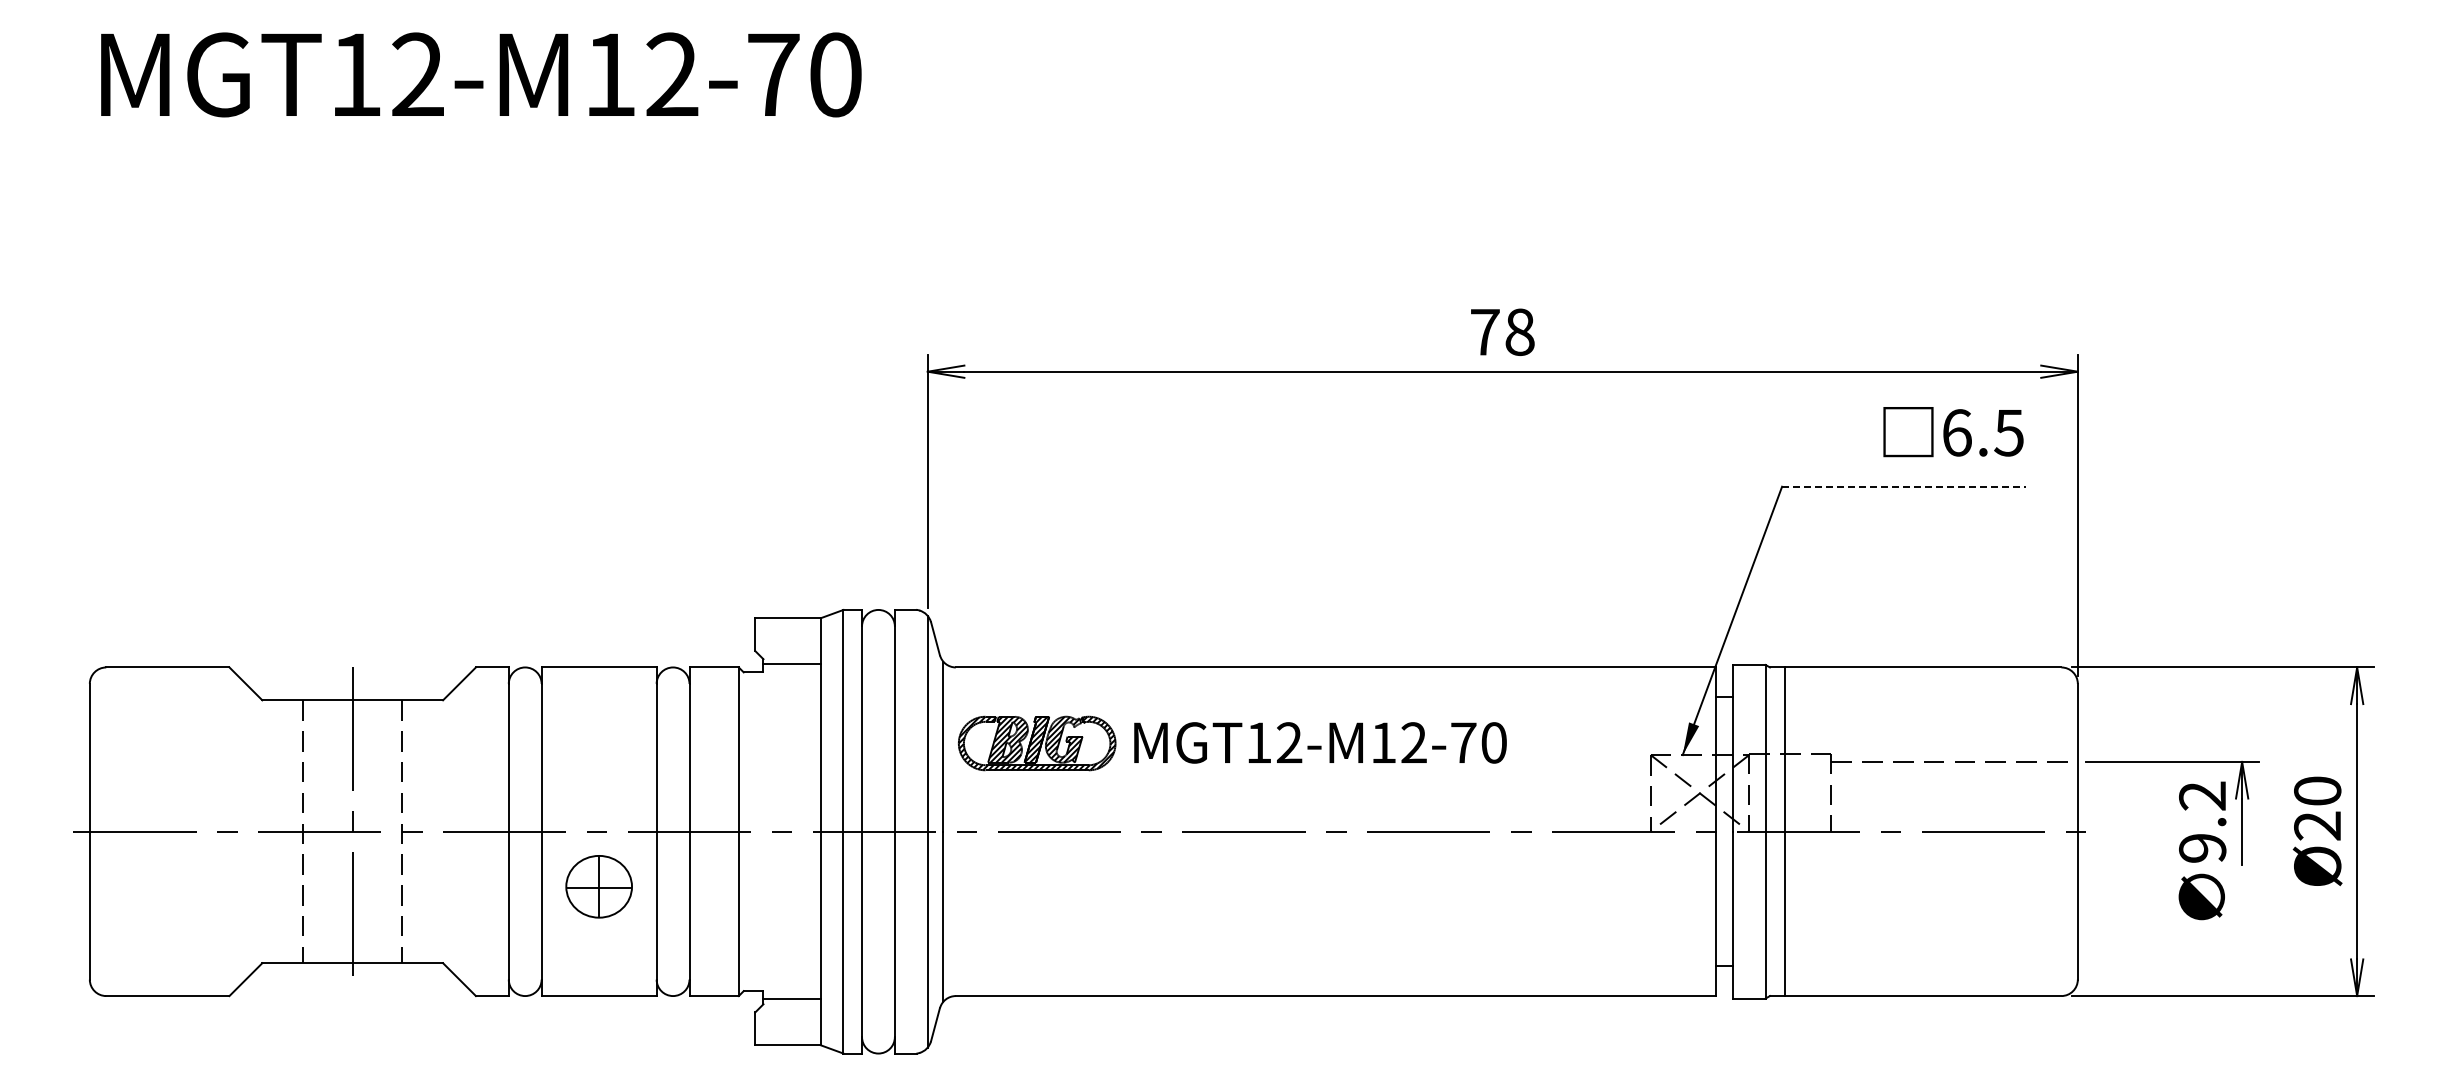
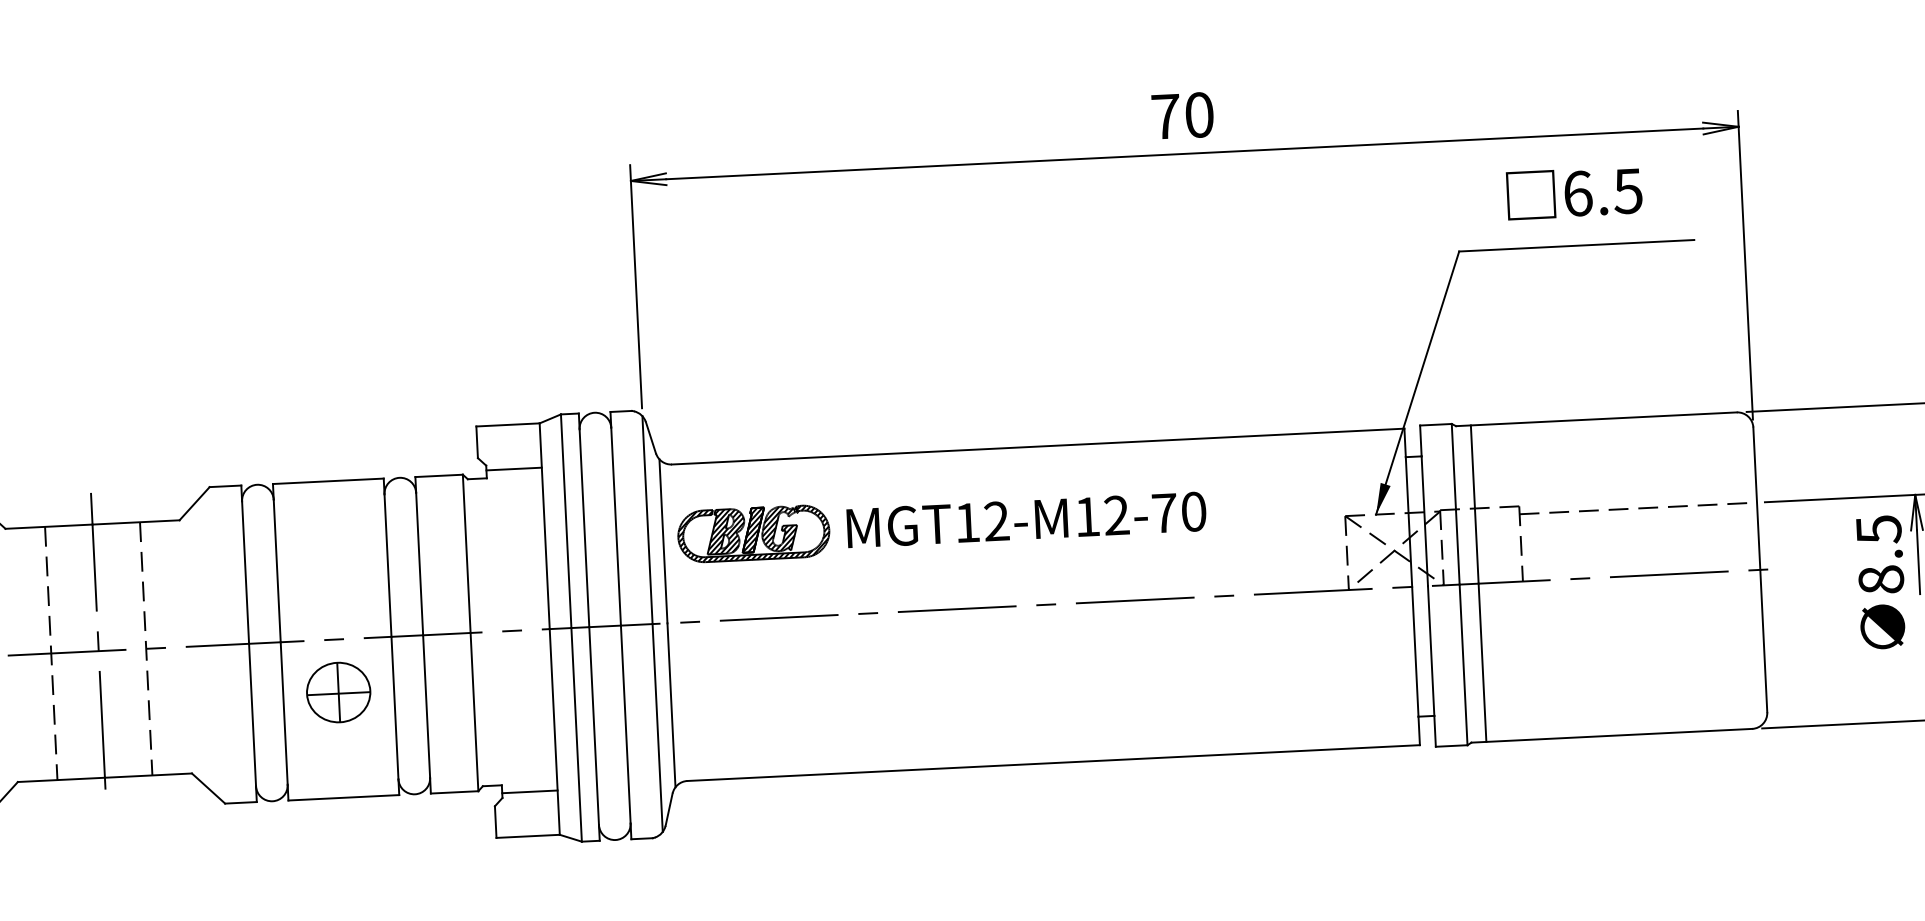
text: (1519, 331) -> (1198, 114), 78 -> 70
text: (1953, 432) -> (1574, 193), moved
line: (1904, 486) -> (1577, 245), dashed -> solid
text: (2202, 821) -> (1879, 554), 9.2 -> 8.5

